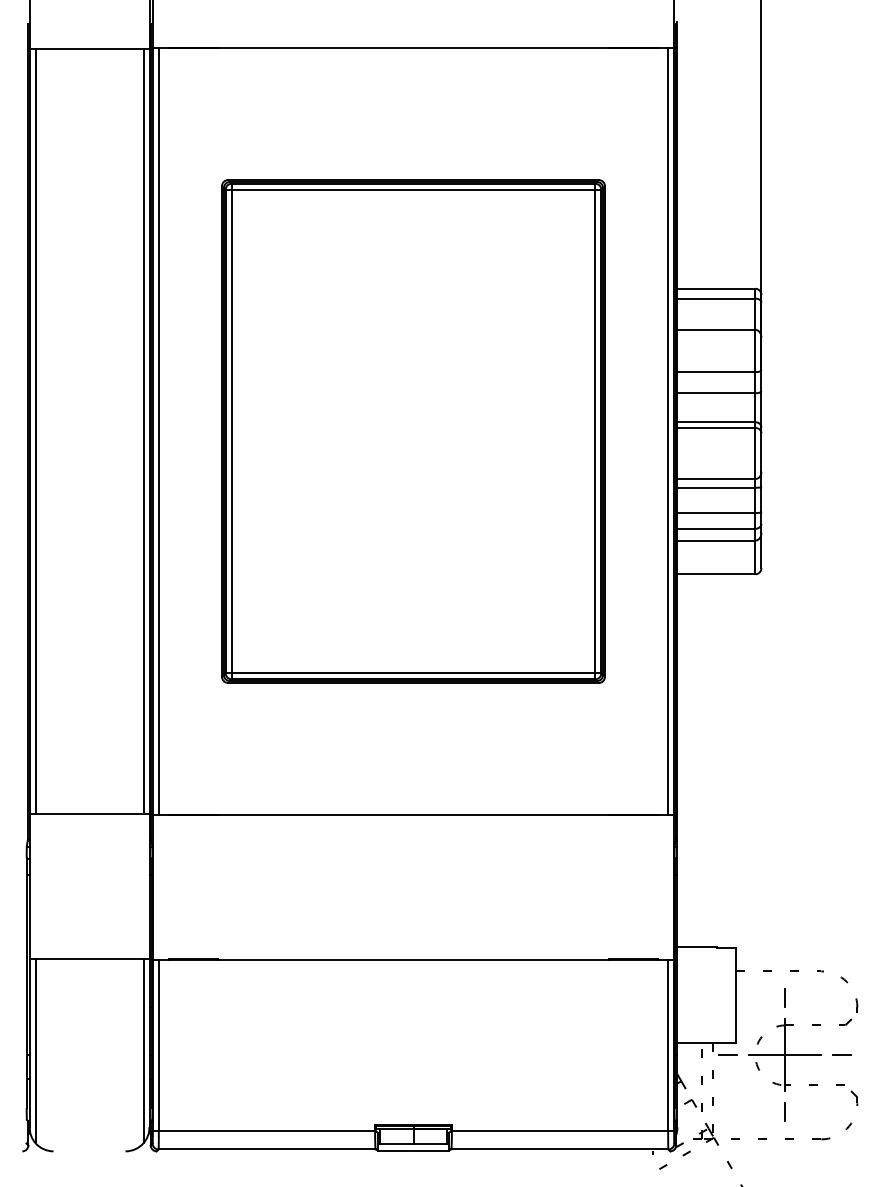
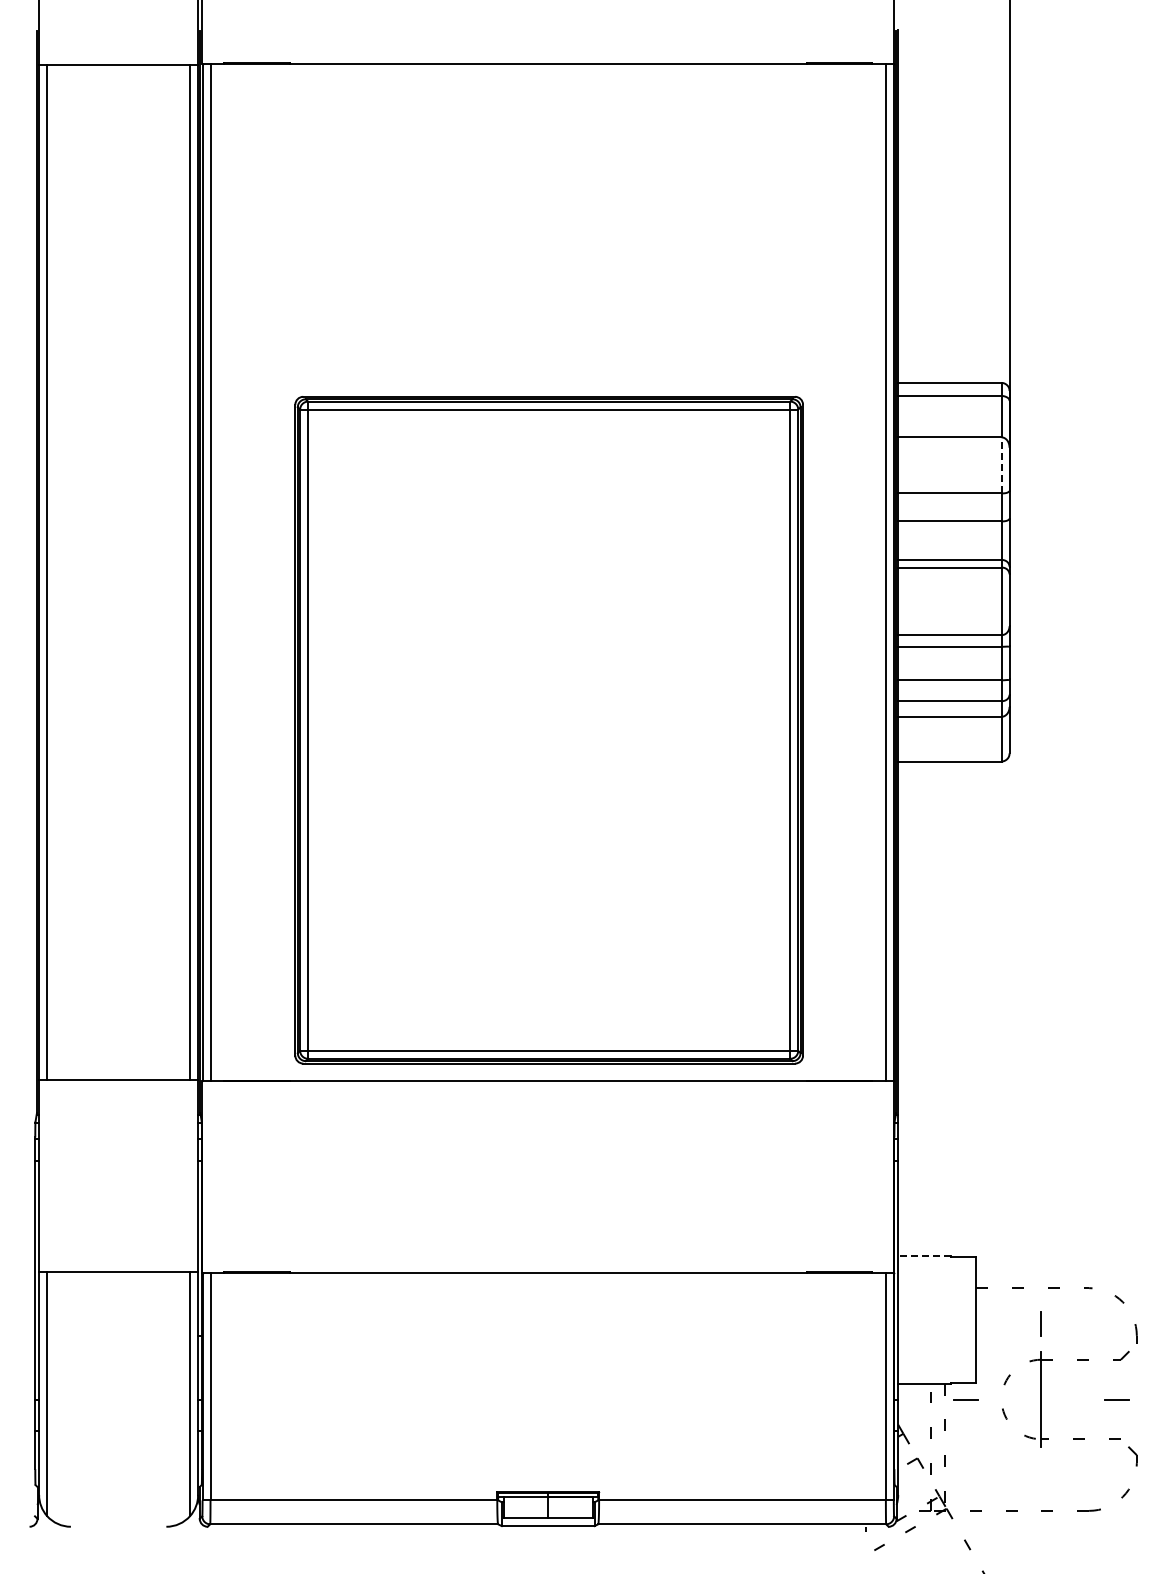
line: (755, 350) -> (1001, 464), solid -> dashed
part: (412, 431) -> (548, 730), moved
line: (696, 947) -> (923, 1256), solid -> dashed
line: (785, 1055) -> (1041, 1399), removed
line: (784, 1111) -> (1040, 1474), removed

